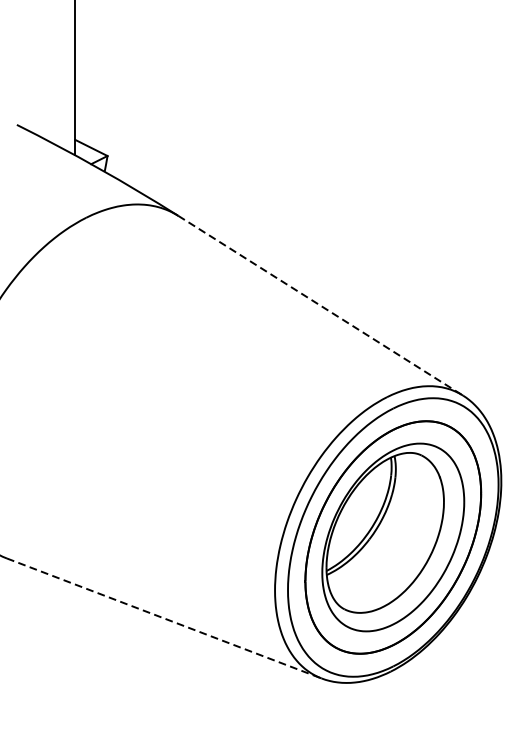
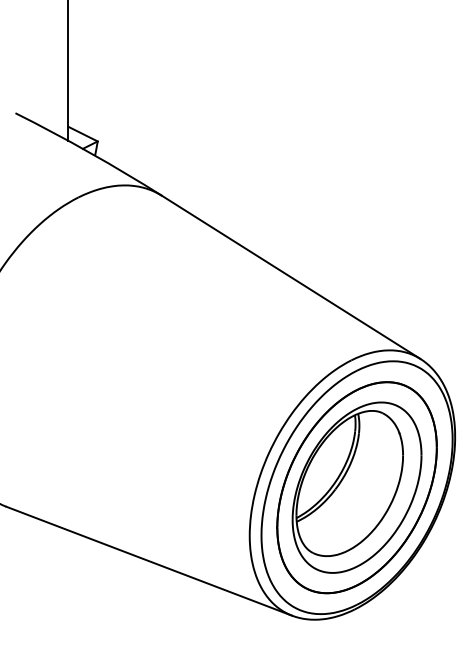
line: (321, 305) -> (291, 277), dashed -> solid
line: (164, 618) -> (149, 561), dashed -> solid

